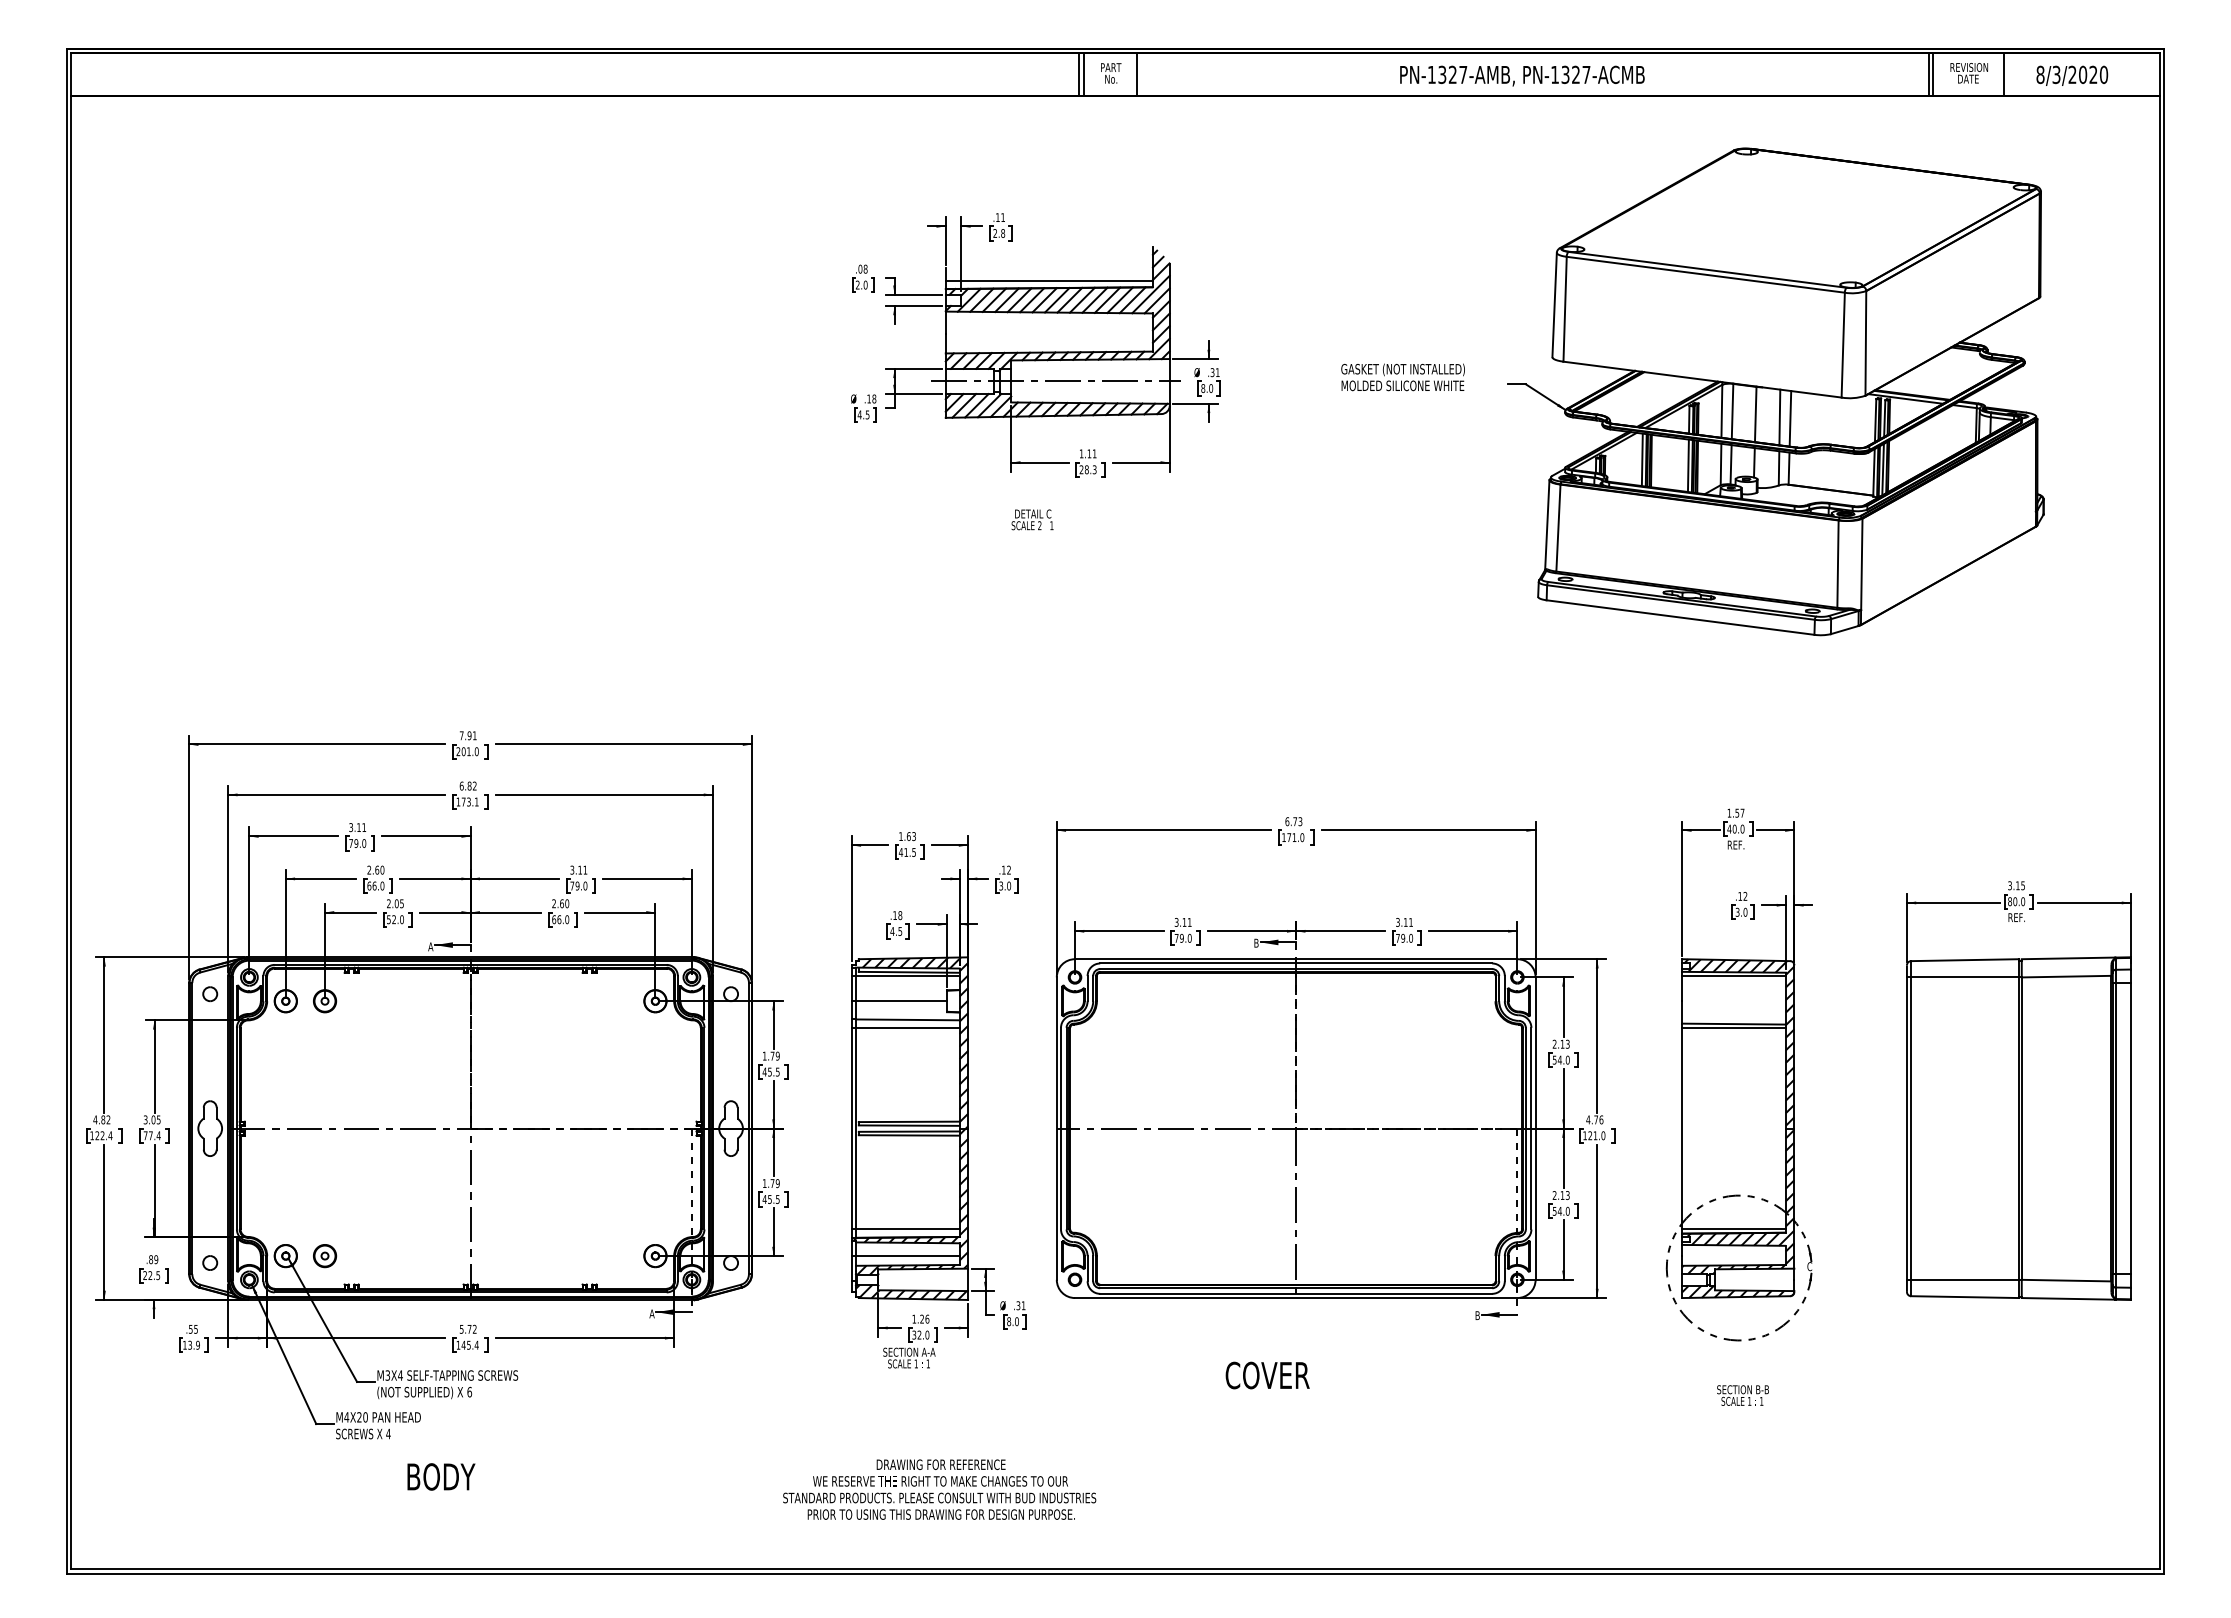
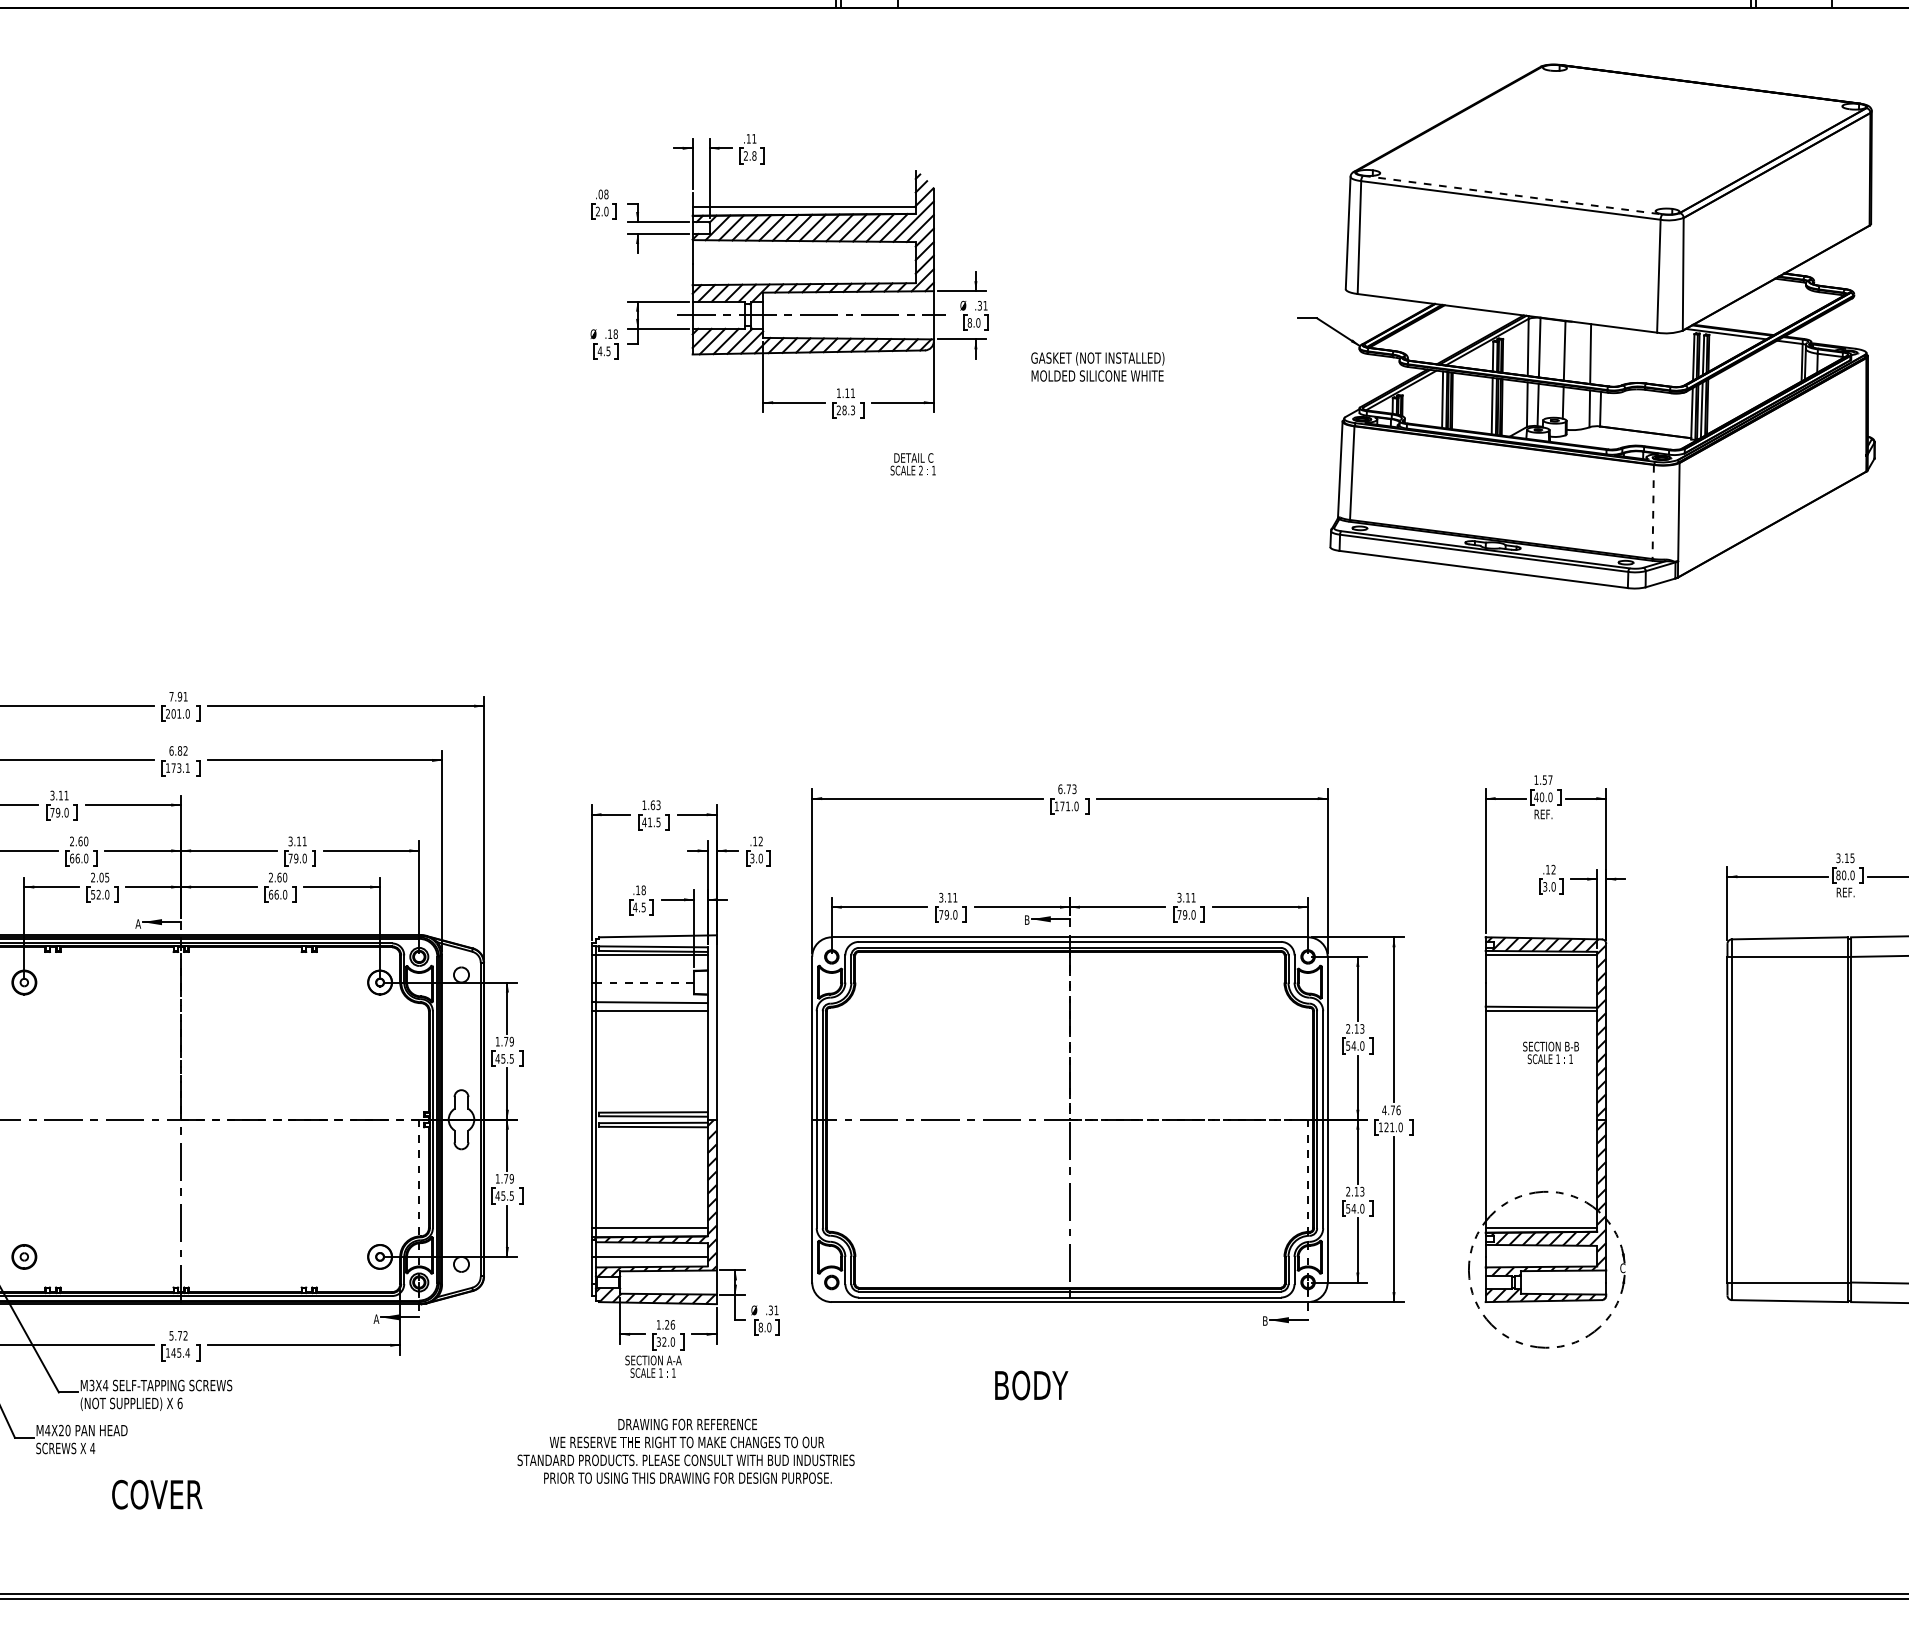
line: (1708, 269) -> (1513, 194), solid -> dashed
text: (1402, 377) -> (1097, 367), moved
line: (1790, 418) -> (1602, 355), removed
text: (1032, 519) -> (913, 463), moved
line: (1837, 564) -> (1652, 512), solid -> dashed
line: (901, 1001) -> (644, 982), solid -> dashed
hatch: (909, 1042) -> (653, 1026), removed
text: (1267, 1375) -> (1039, 1385), COVER -> BODY
text: (1742, 1395) -> (1550, 1052), moved
text: (448, 1476) -> (157, 1494), BODY -> COVER
text: (939, 1489) -> (685, 1451), moved

